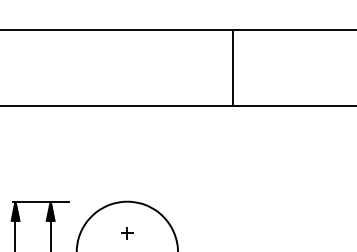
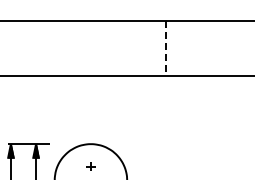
line: (233, 67) -> (166, 48), solid -> dashed

